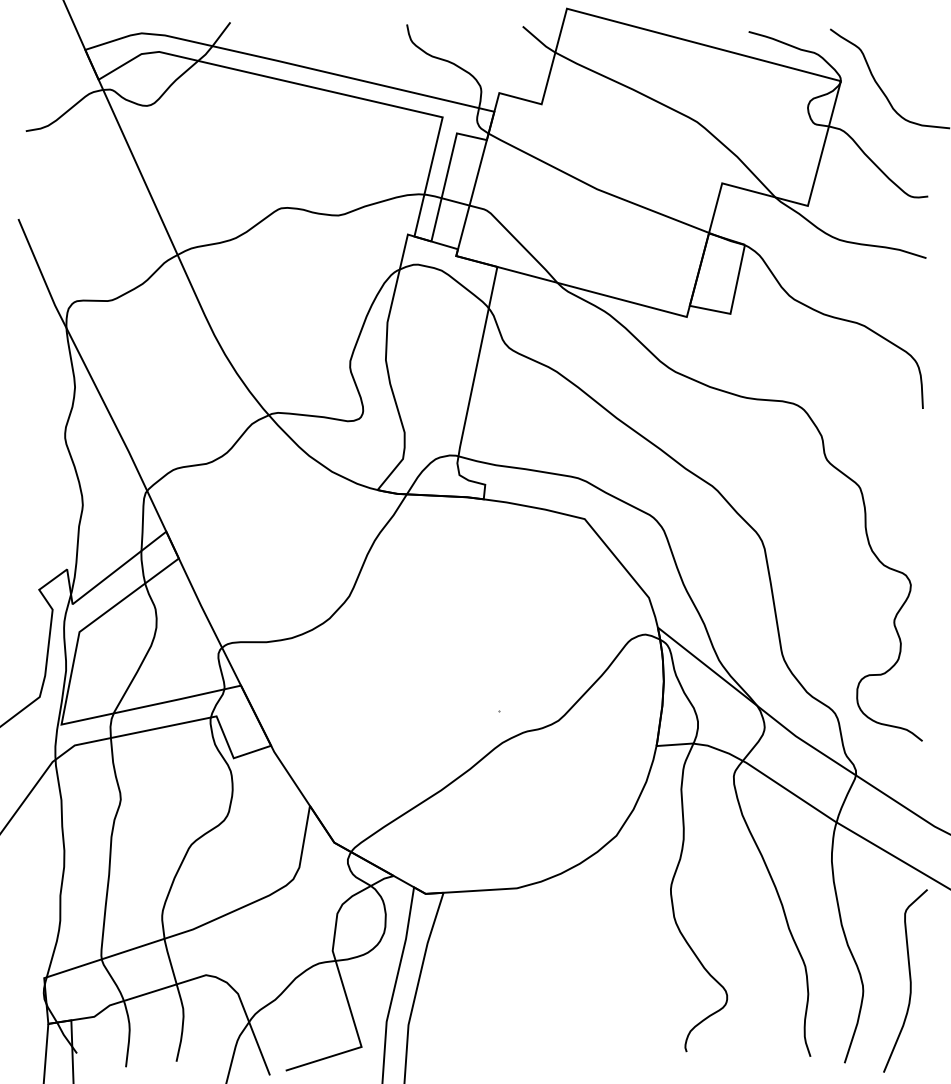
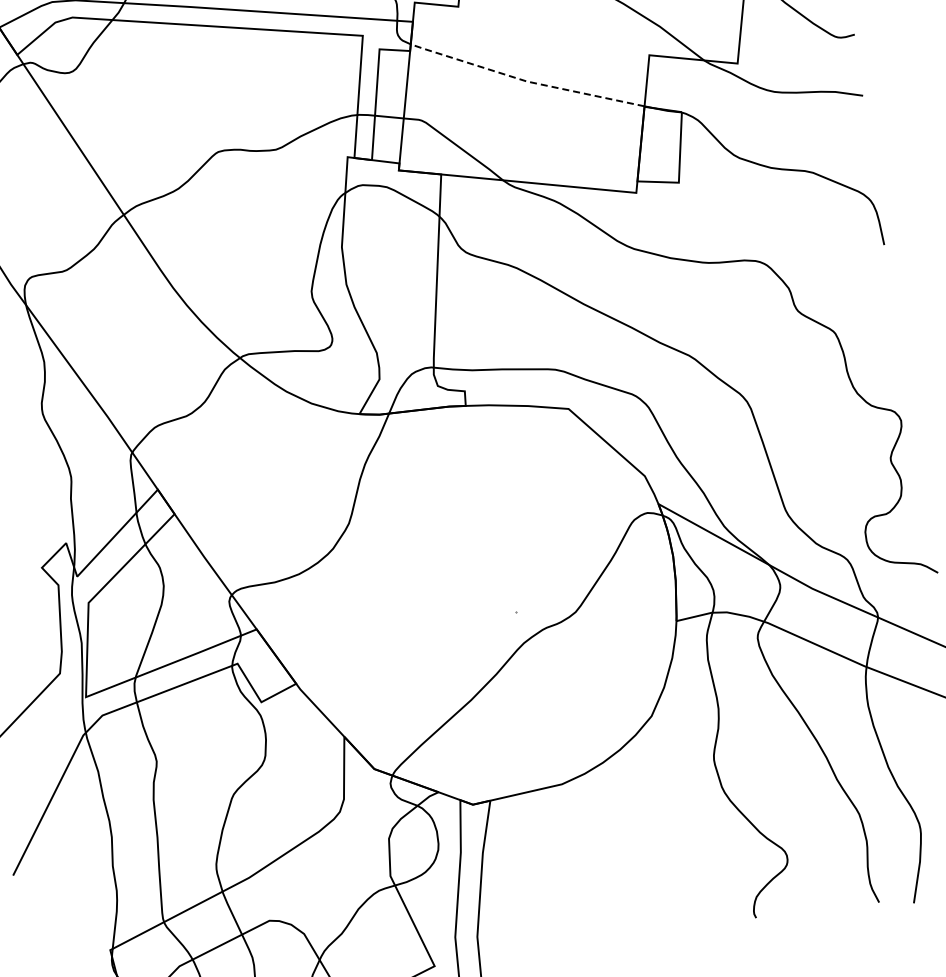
line: (596, 188) -> (526, 80), solid -> dashed

